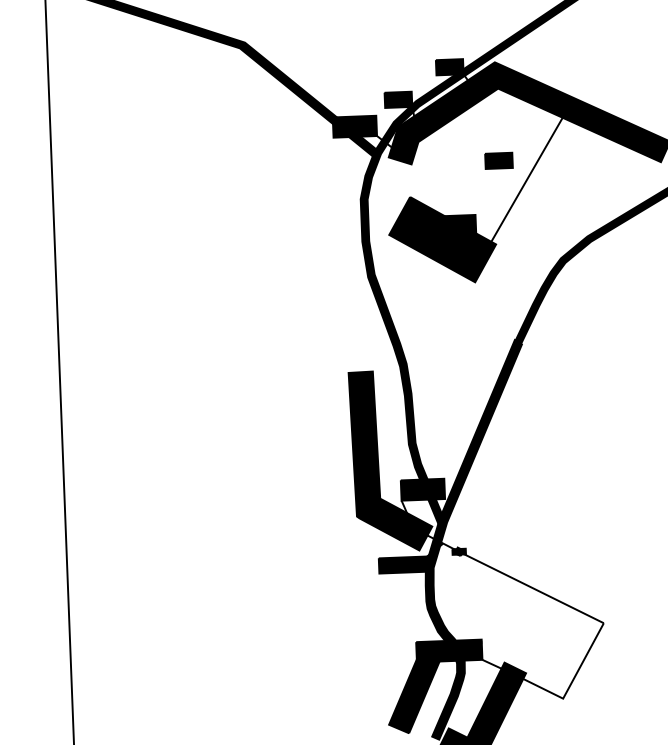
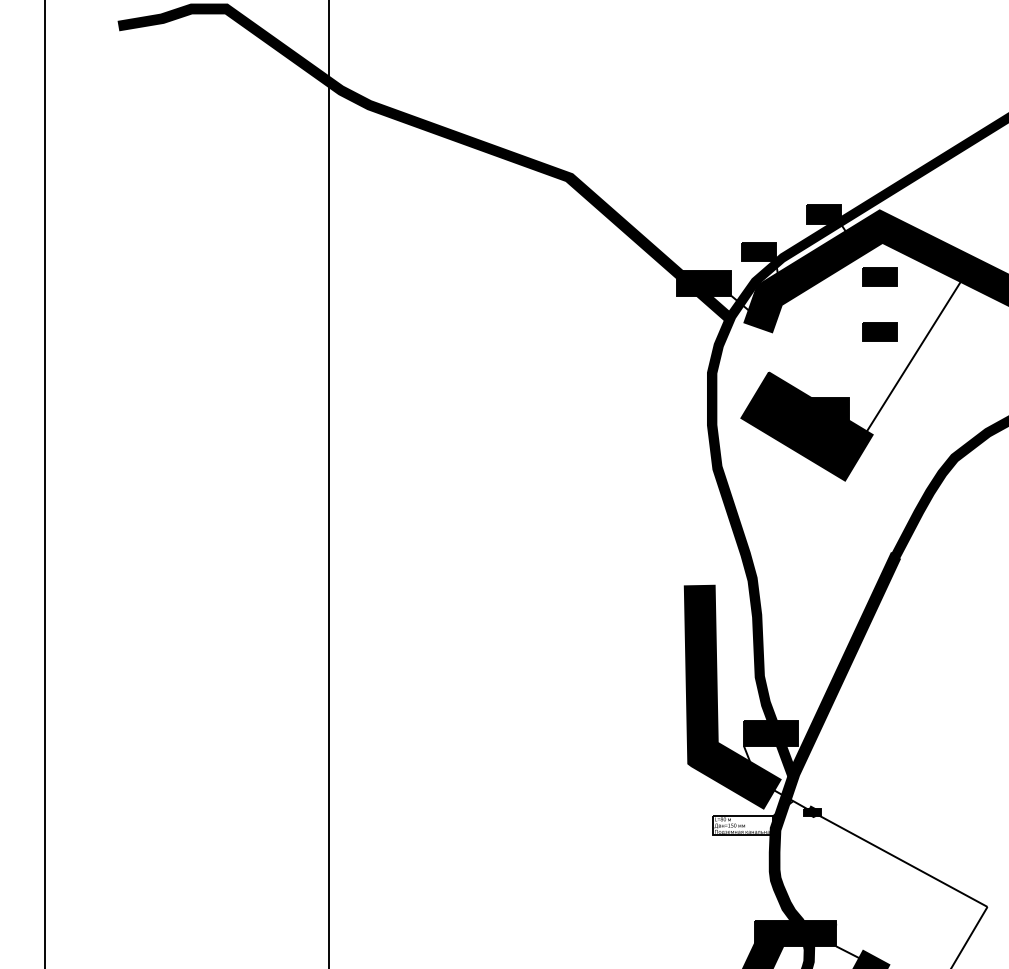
part: (496, 115) -> (879, 276), added
fill: (402, 564) -> (742, 825), removed

